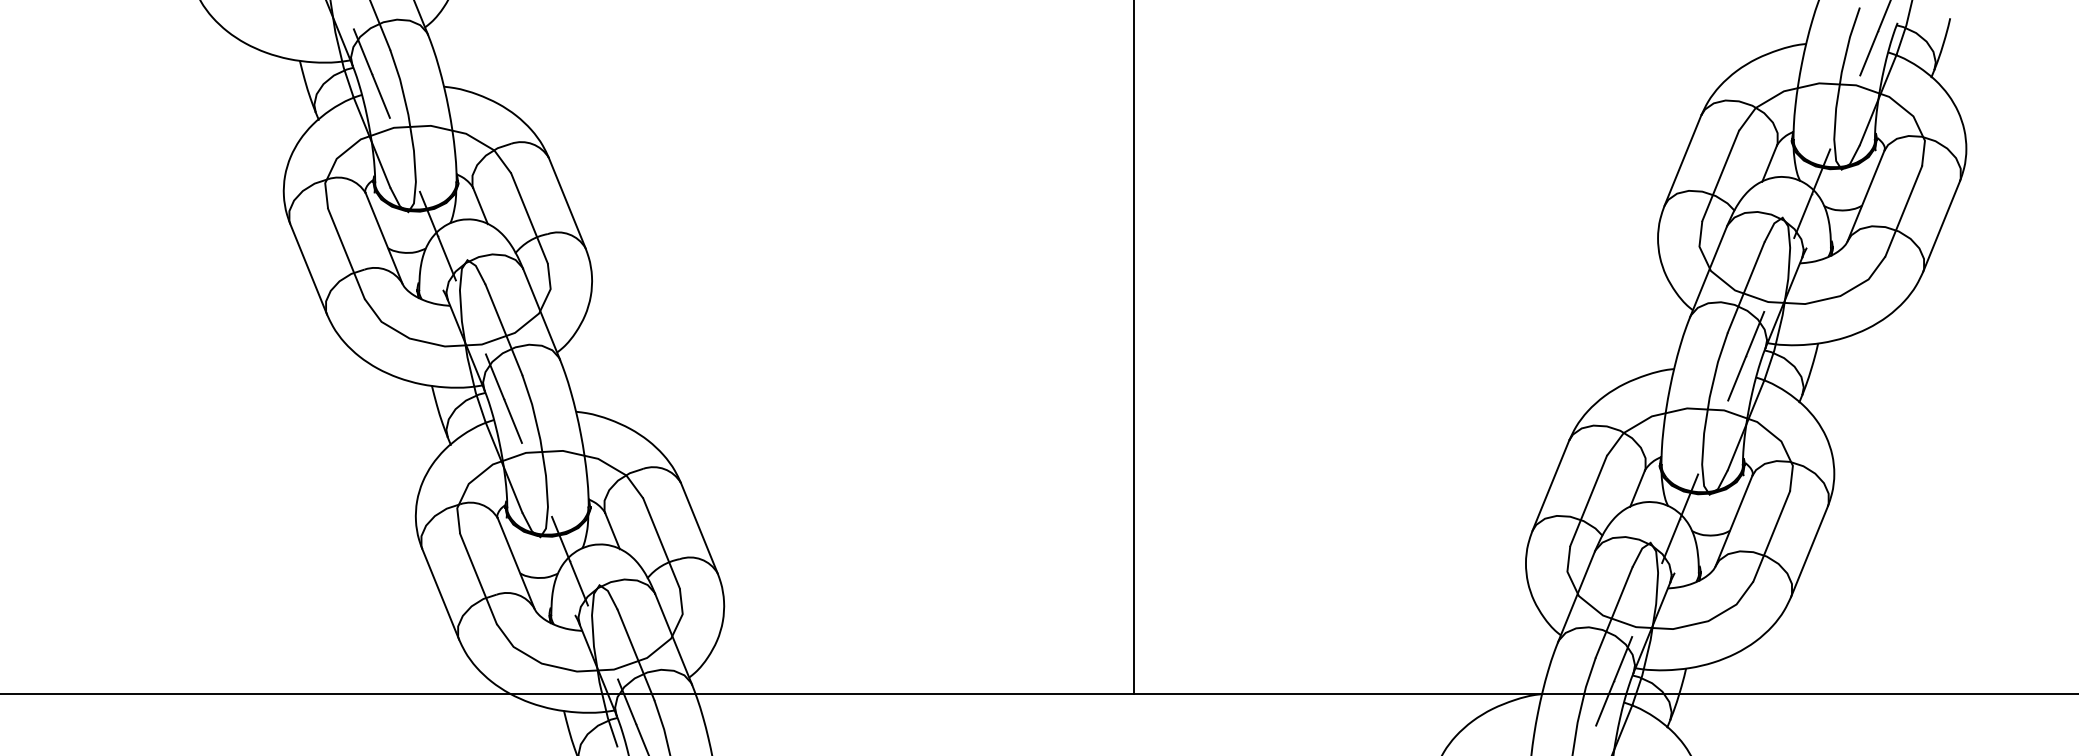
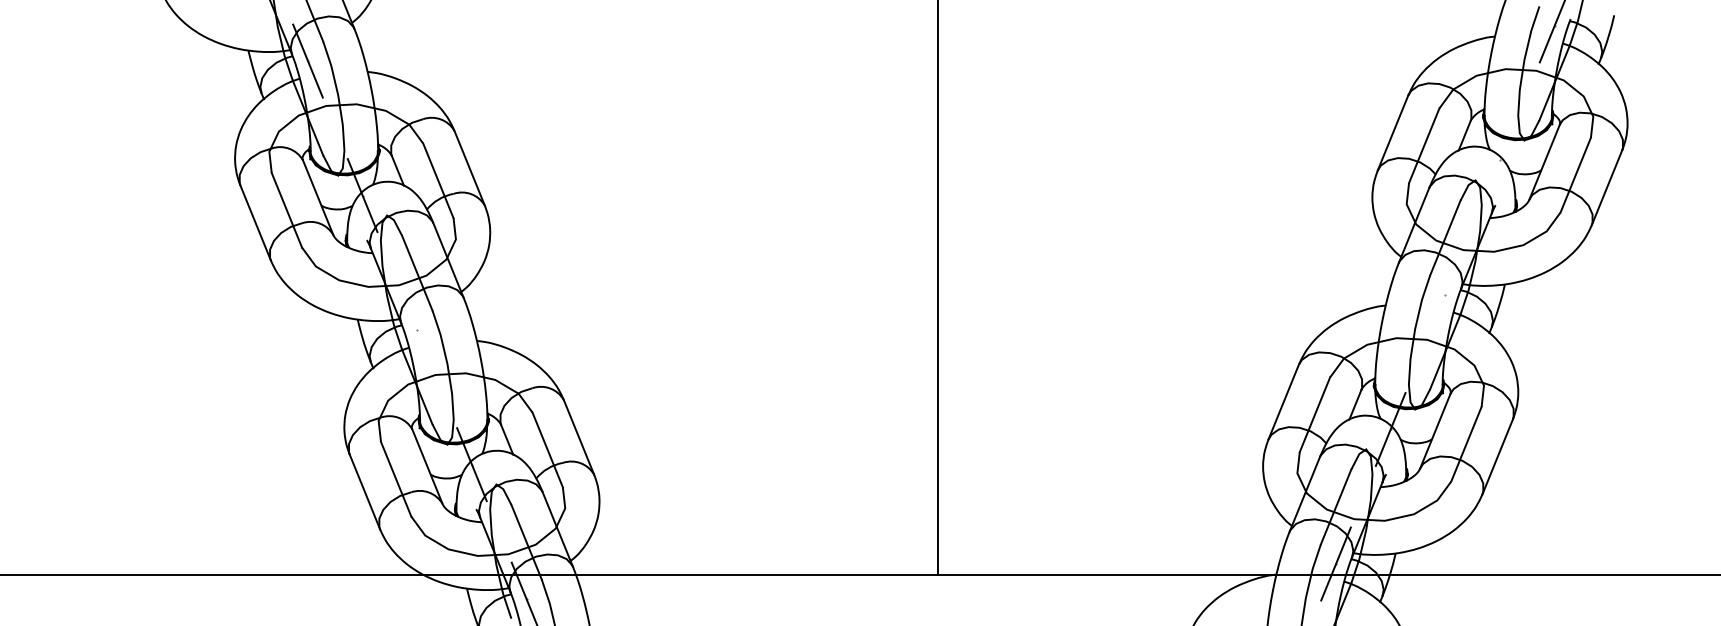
line: (1811, 193) -> (1499, 160), removed
line: (1745, 356) -> (1444, 295), removed
line: (503, 398) -> (416, 329), removed

